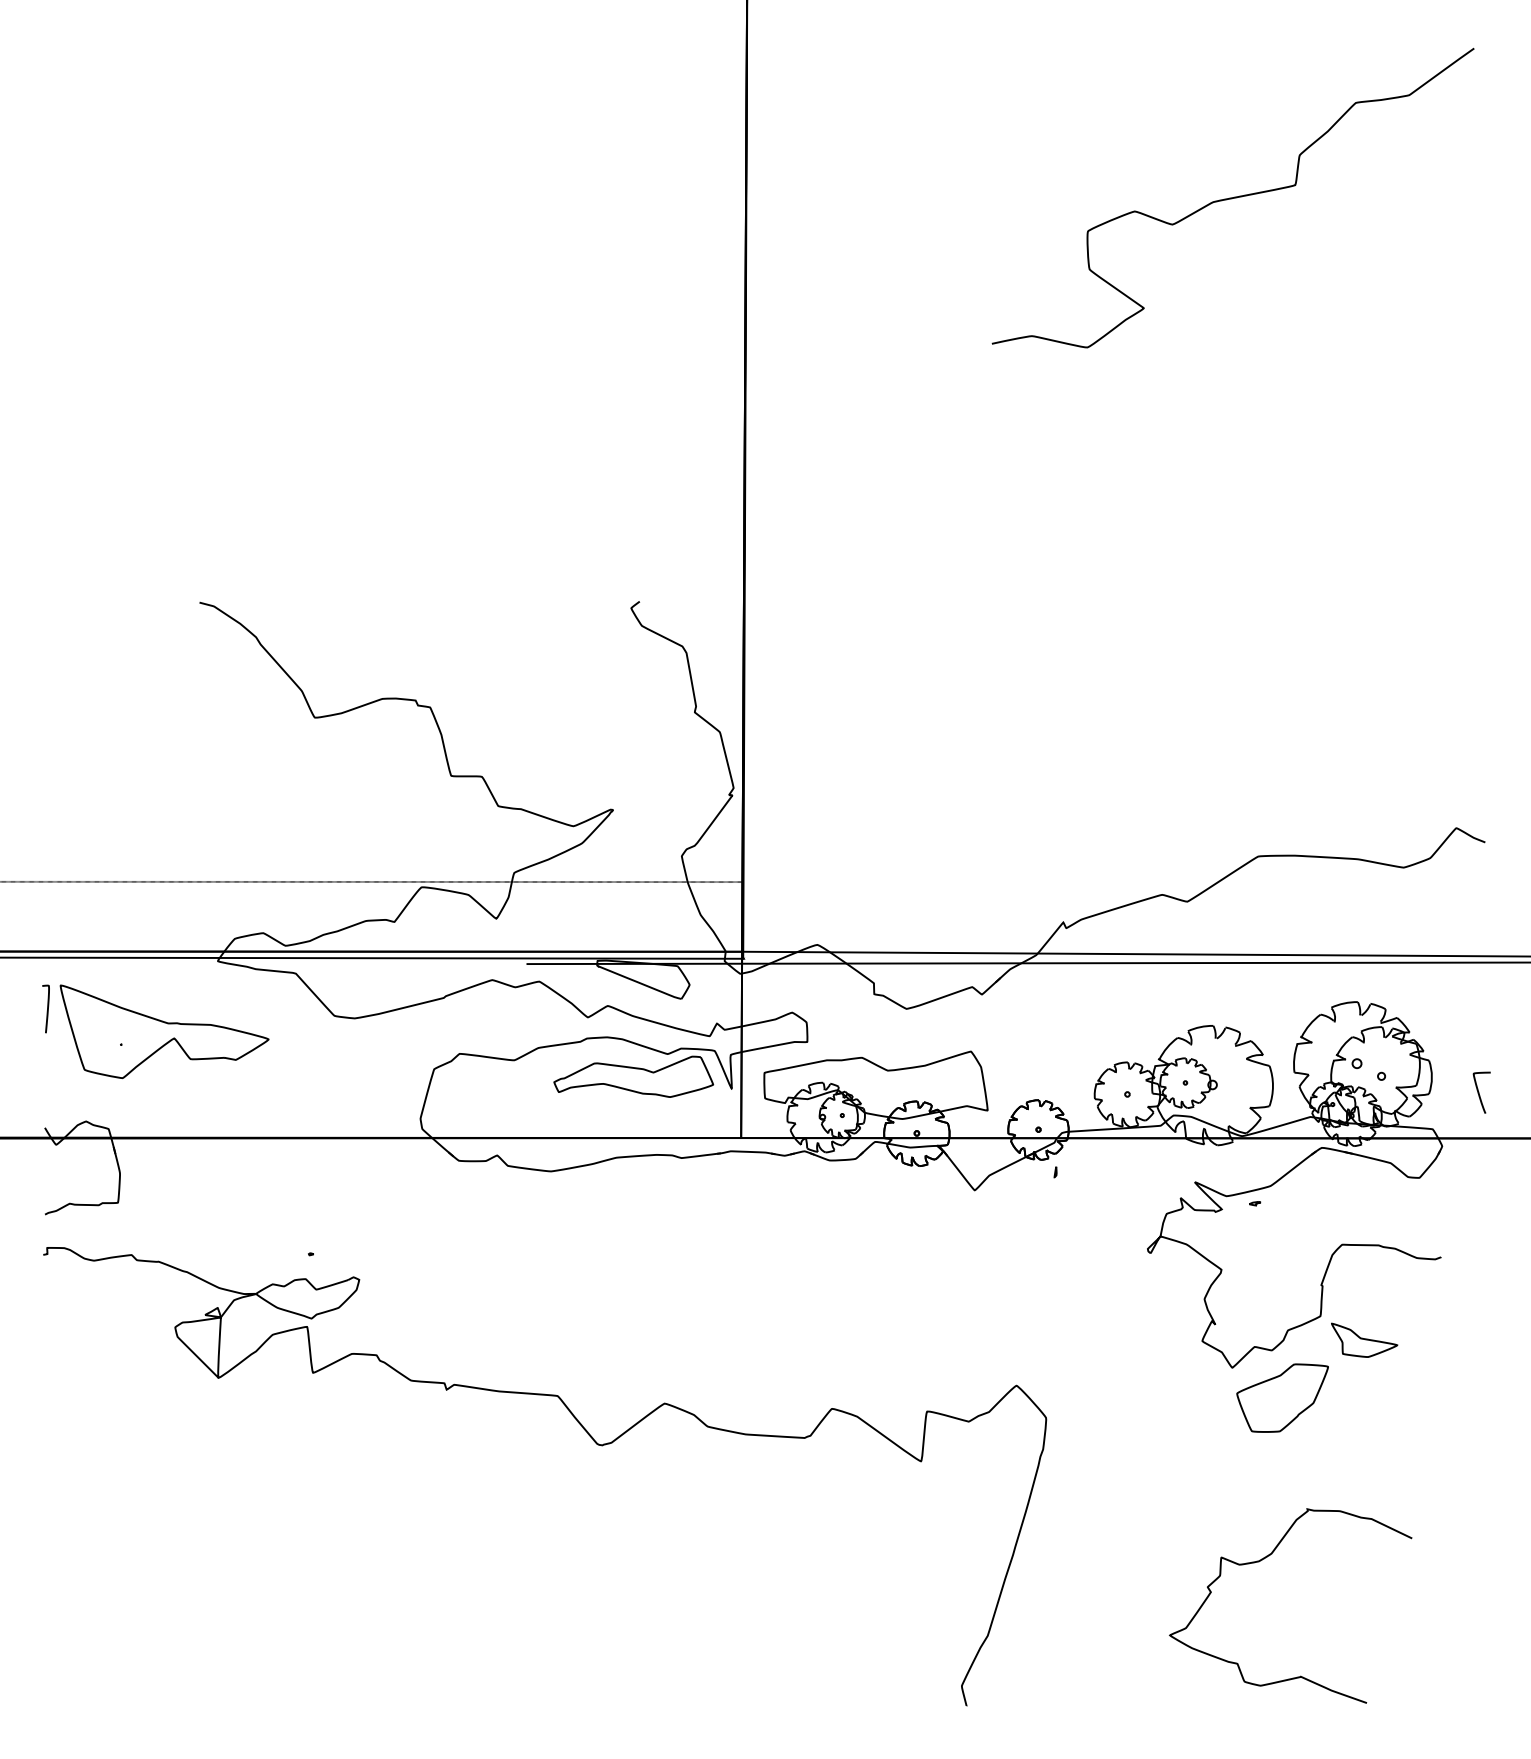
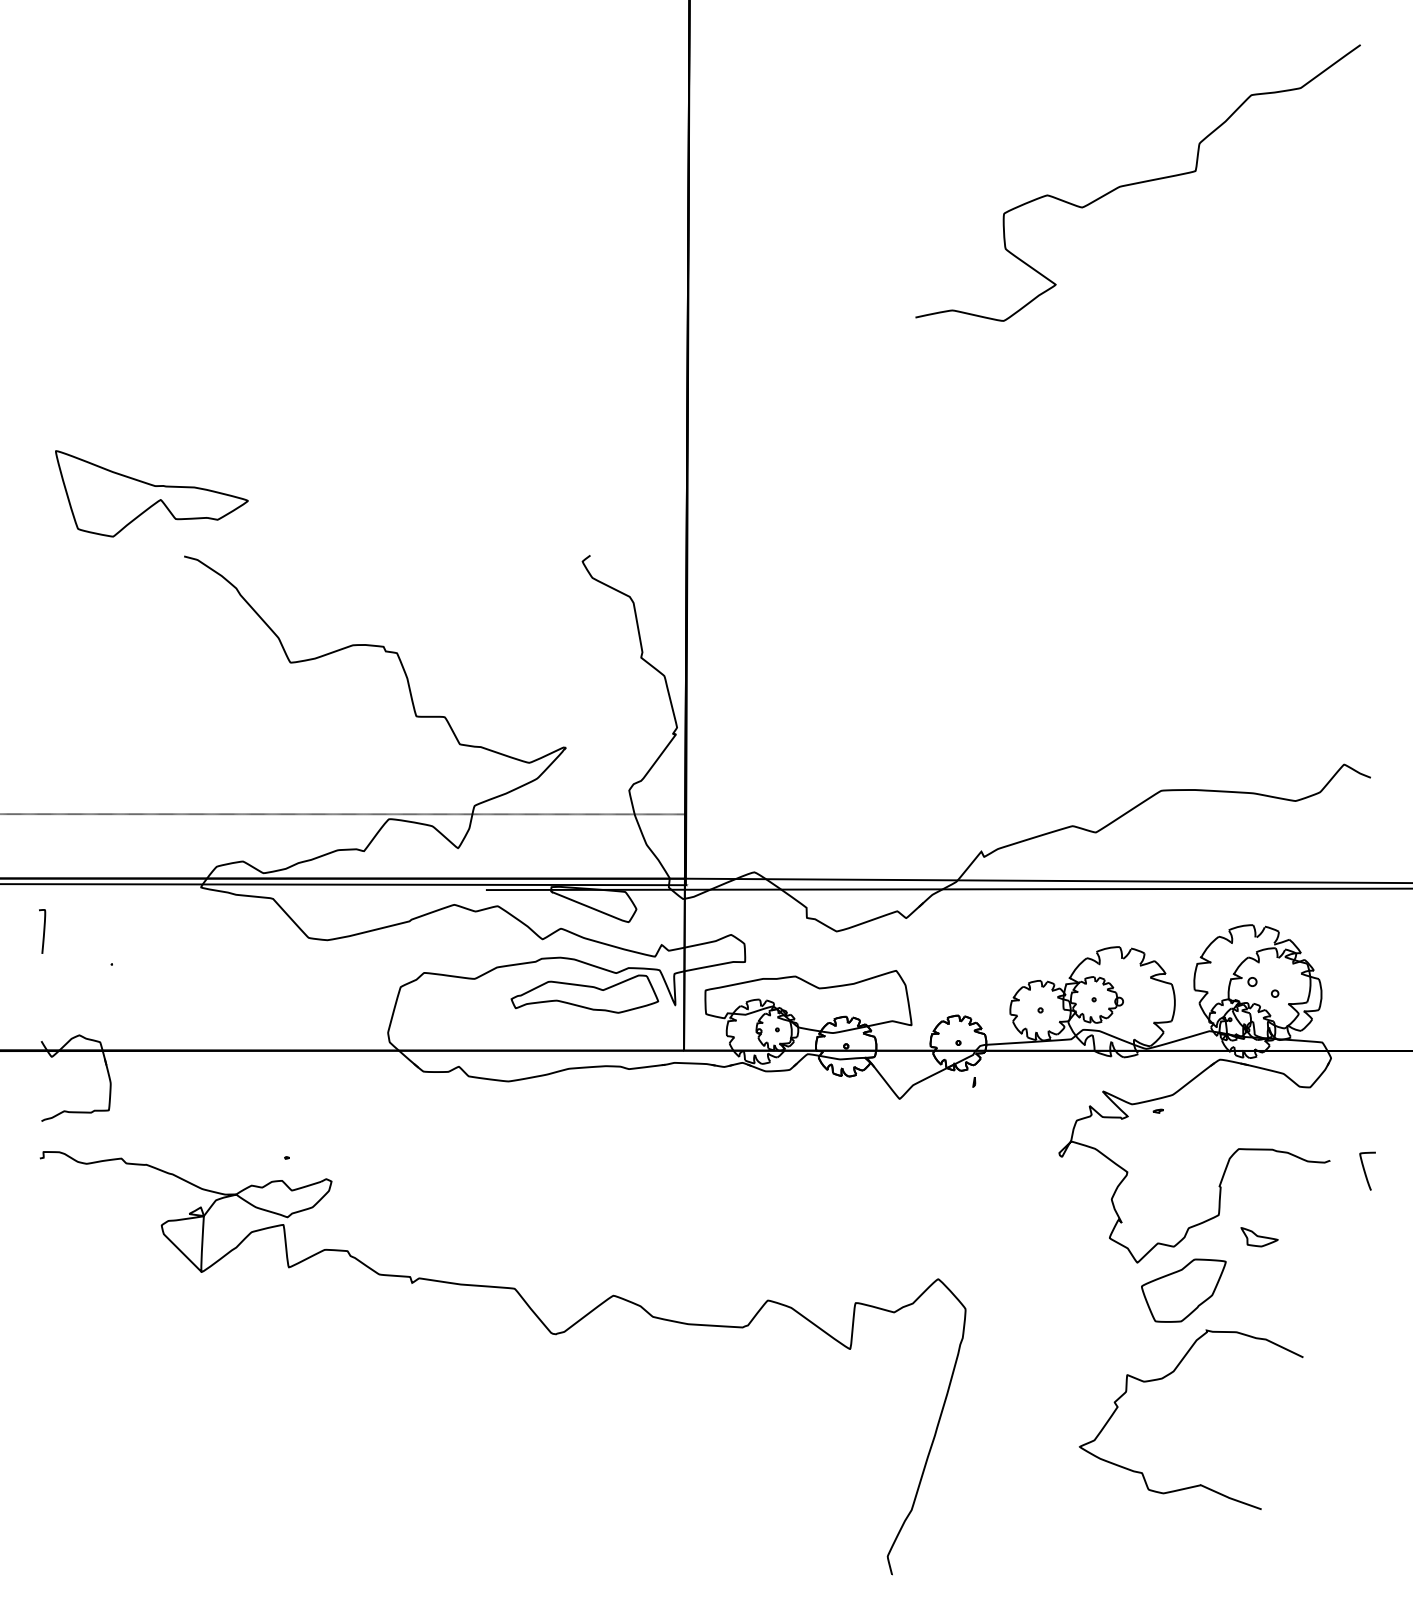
part: (164, 1031) -> (151, 493), moved
curve: (1479, 1092) -> (1365, 1171), moved
part: (1364, 1339) -> (1259, 1236), size x0.6
curve: (1264, 1559) -> (1167, 1376), moved

